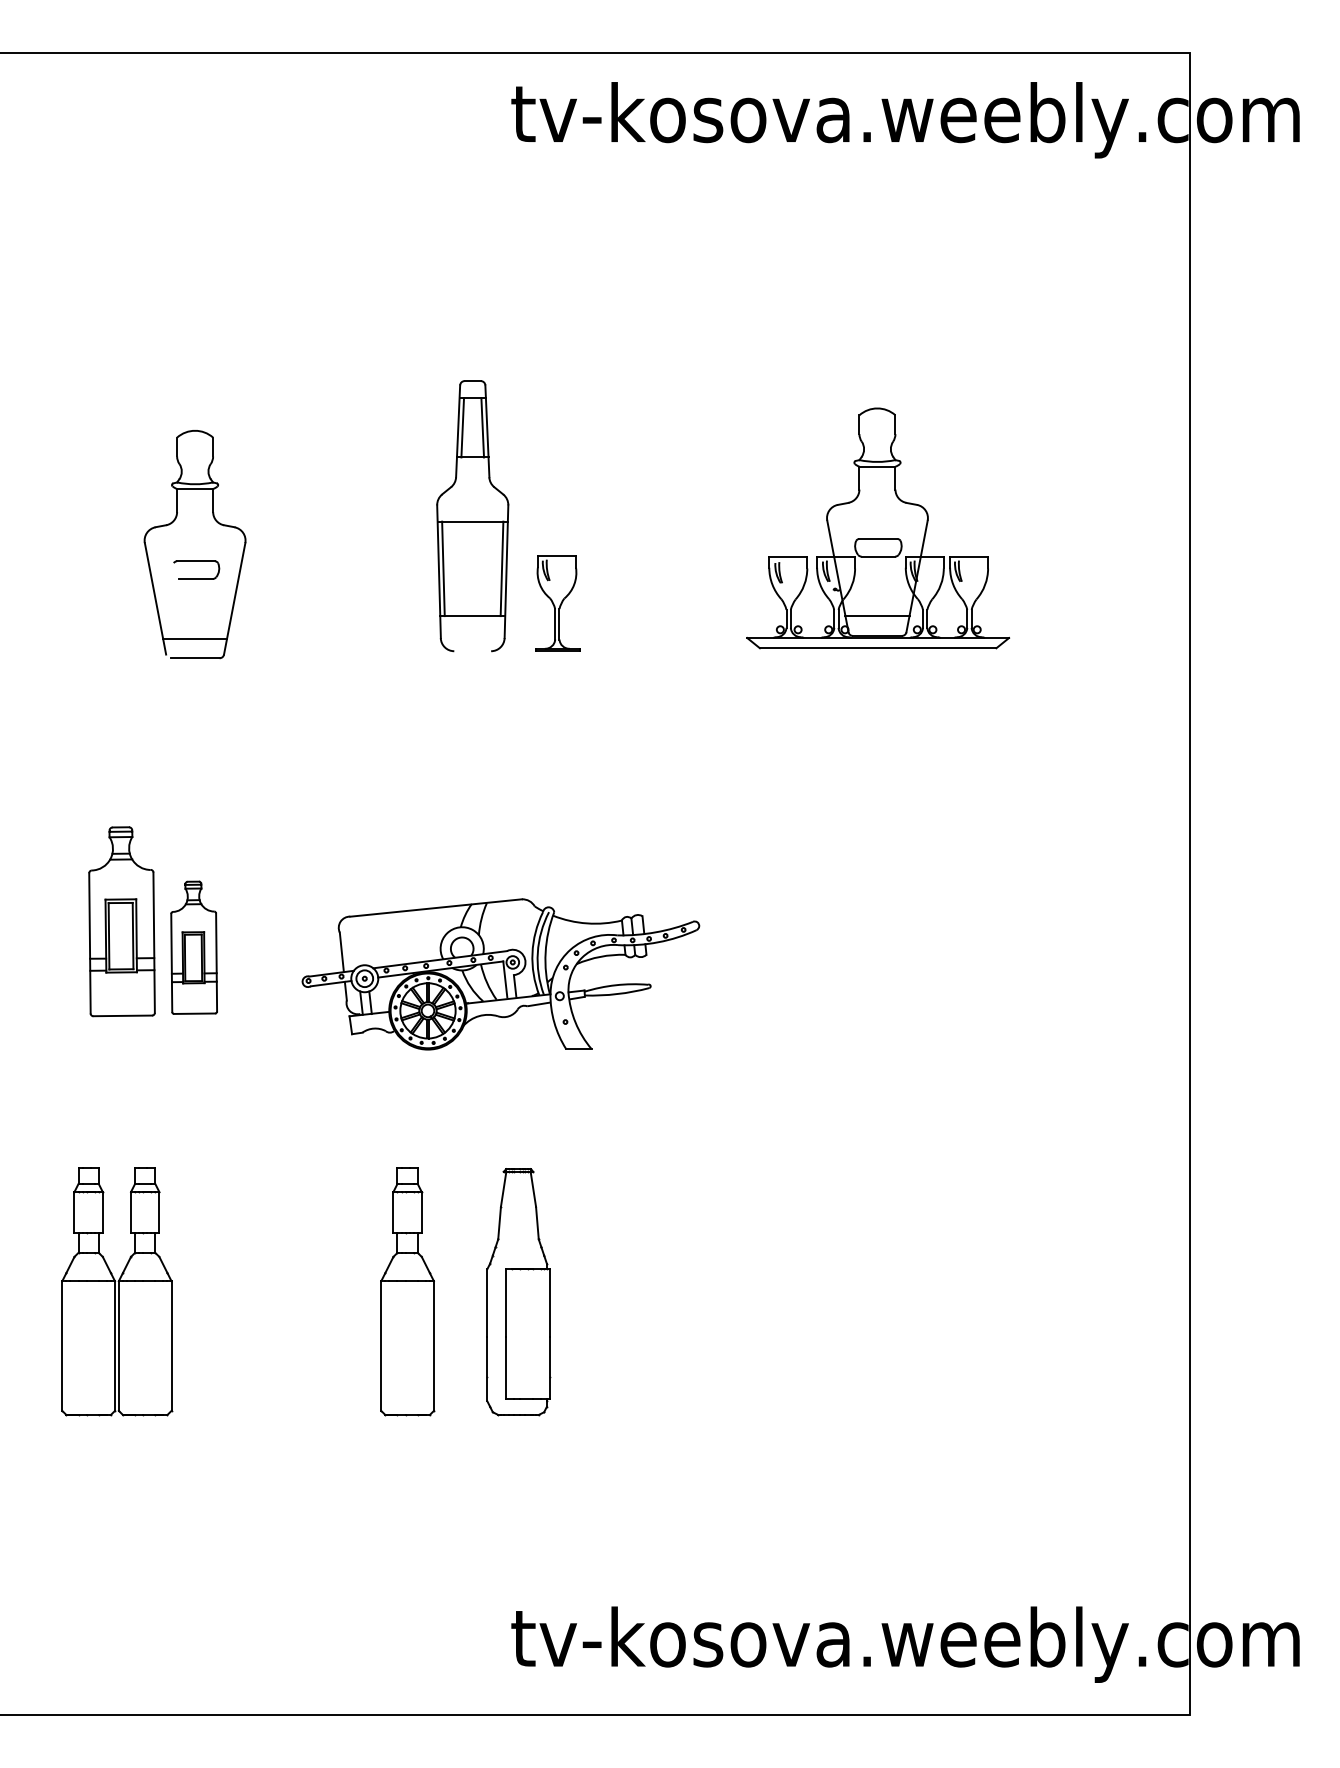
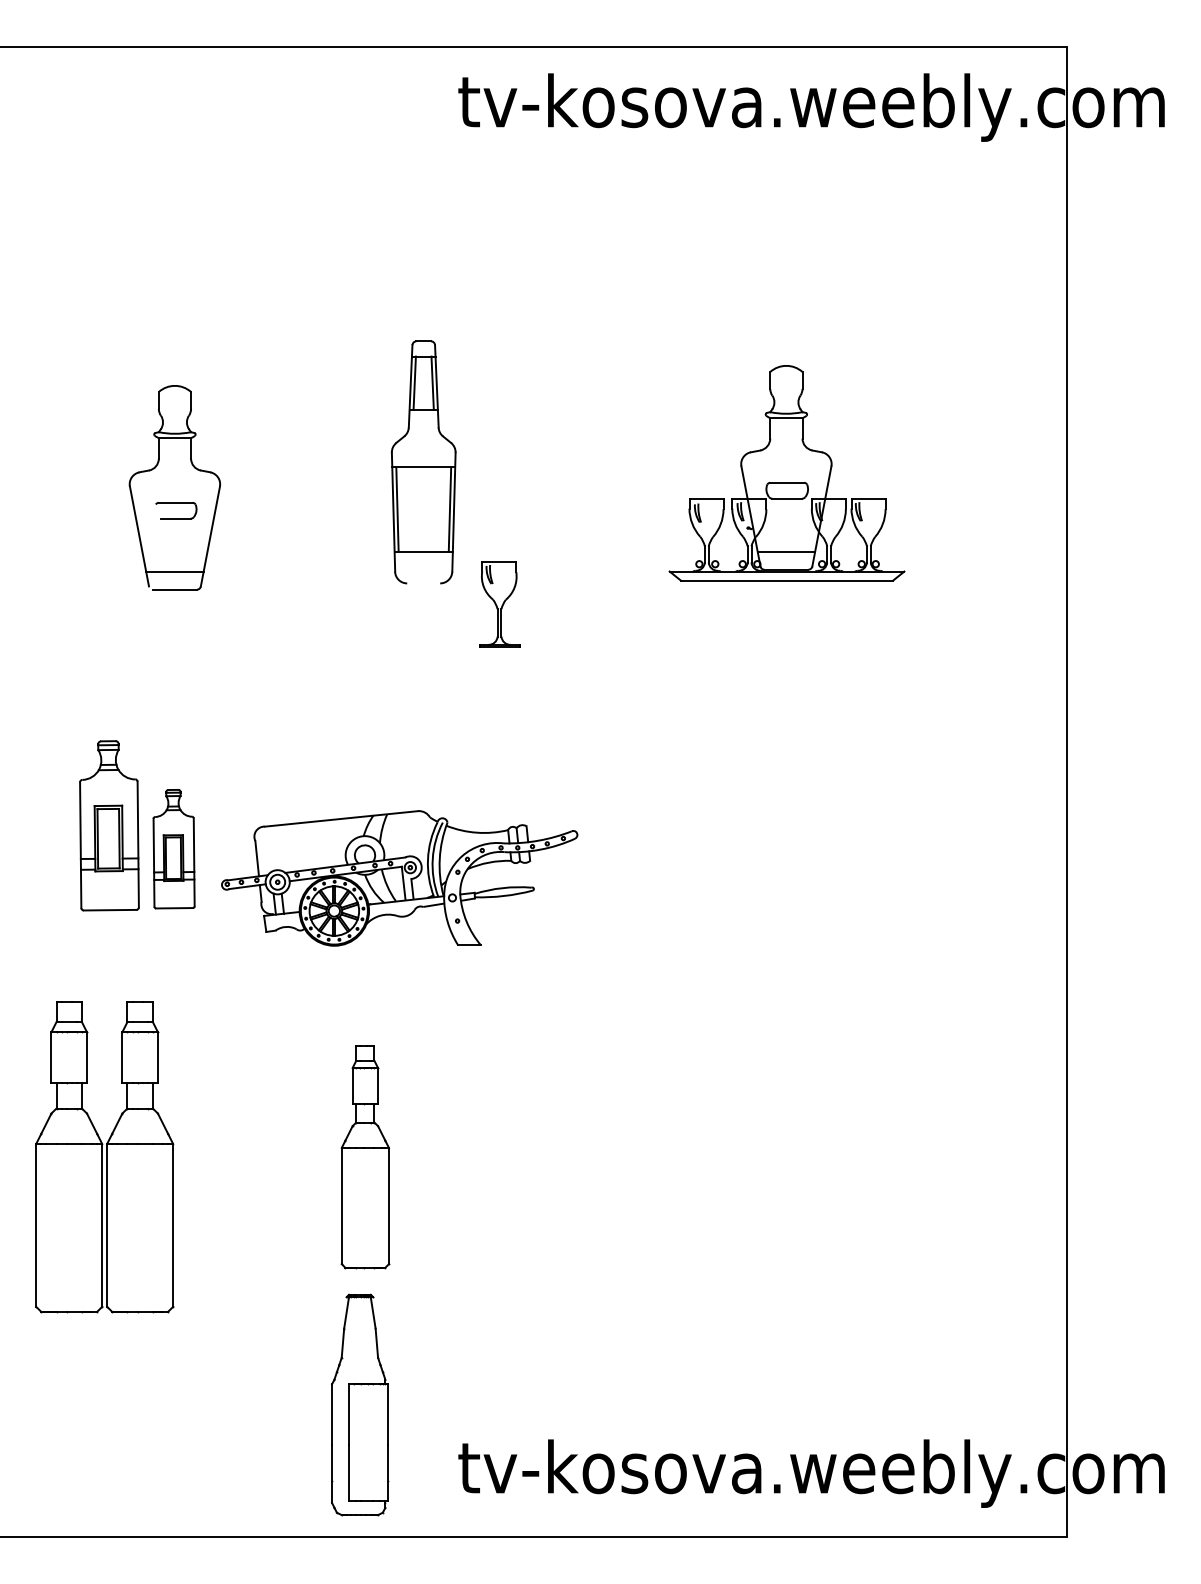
part: (557, 603) -> (499, 604), moved
part: (500, 974) -> (399, 878), moved
part: (117, 1291) -> (105, 1157), size x1.4
part: (518, 1292) -> (359, 1405), moved

